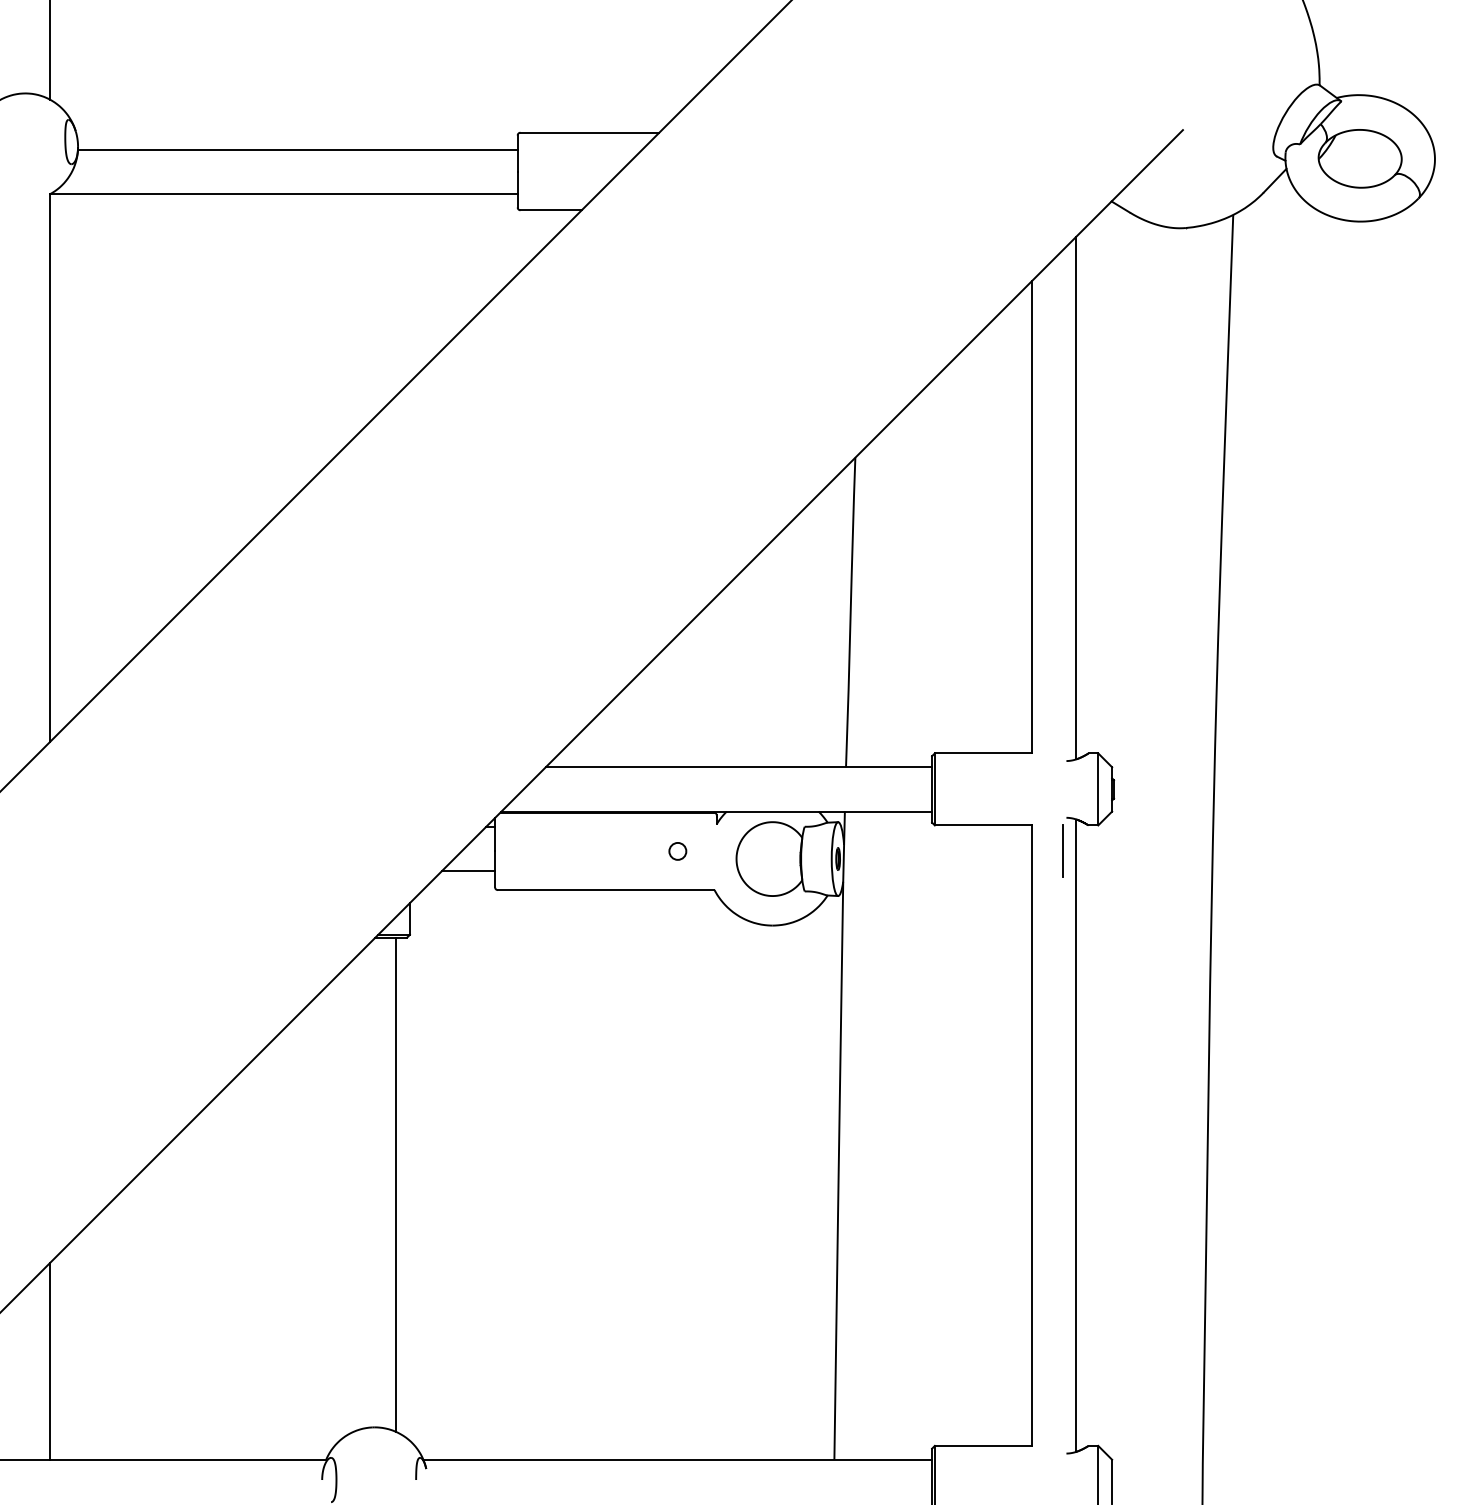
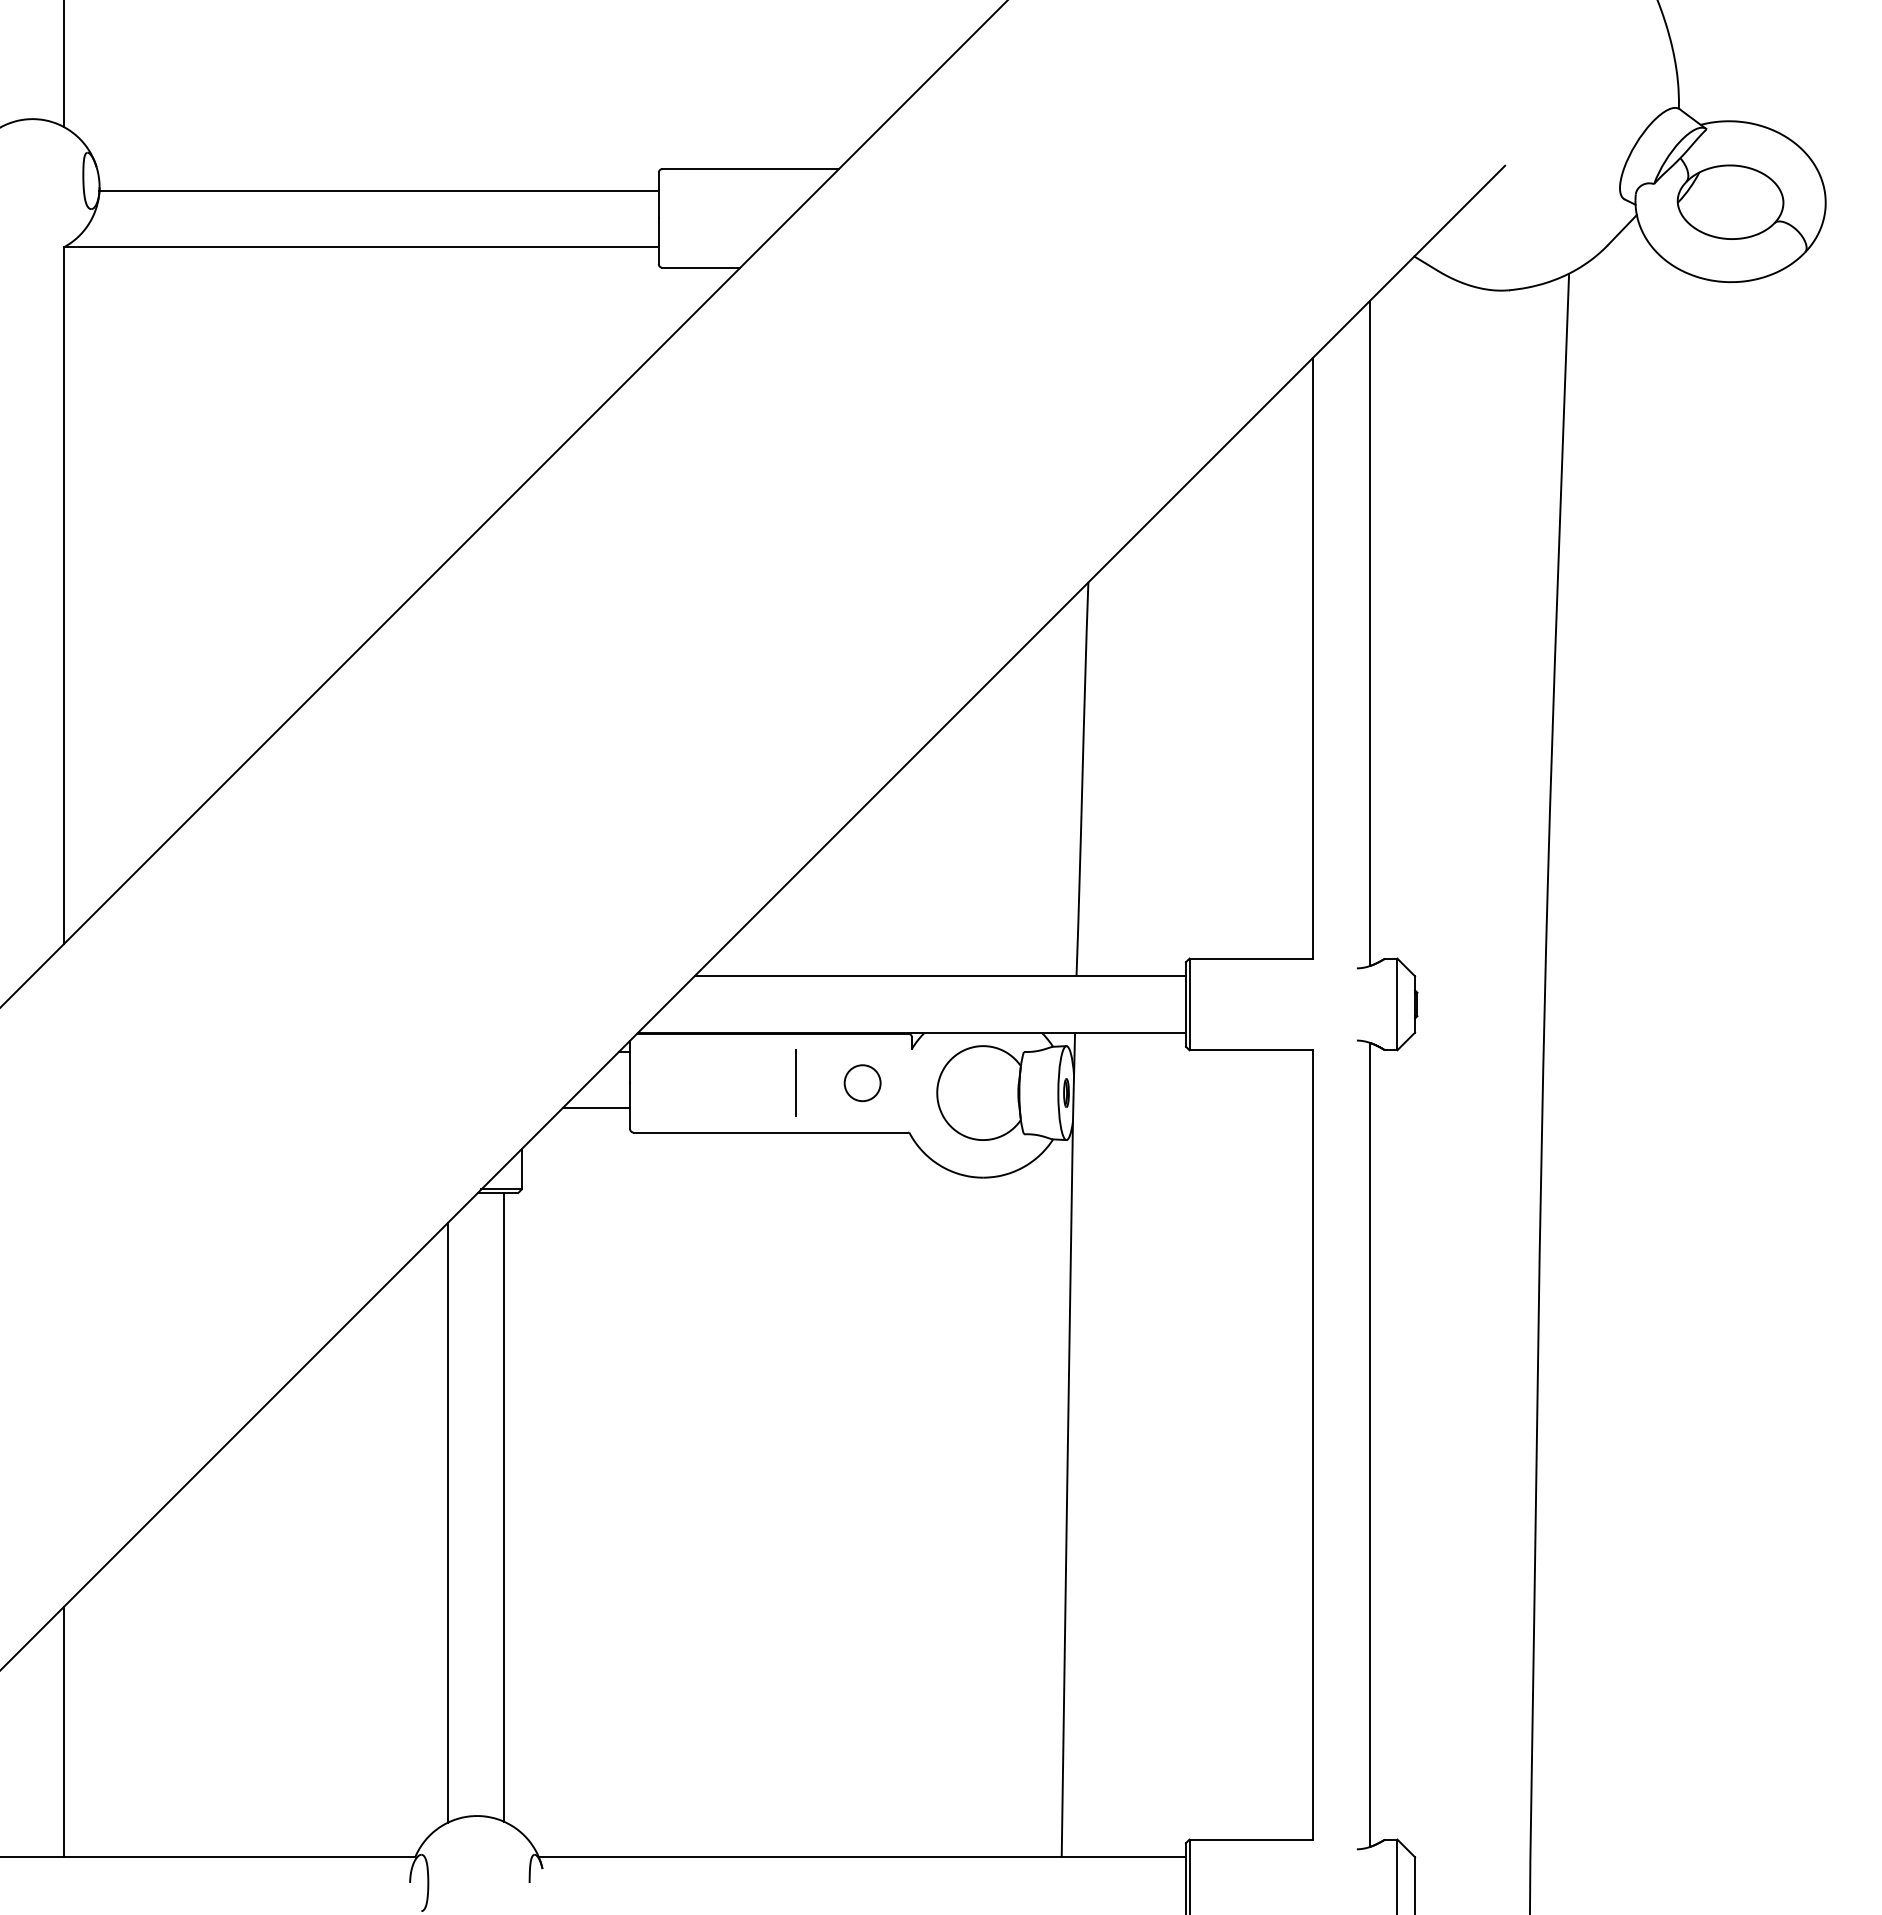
line: (1062, 850) -> (795, 1082), moved
circle: (677, 851) -> (862, 1083), size x1.67
line: (351, 1196) -> (447, 1522), added

